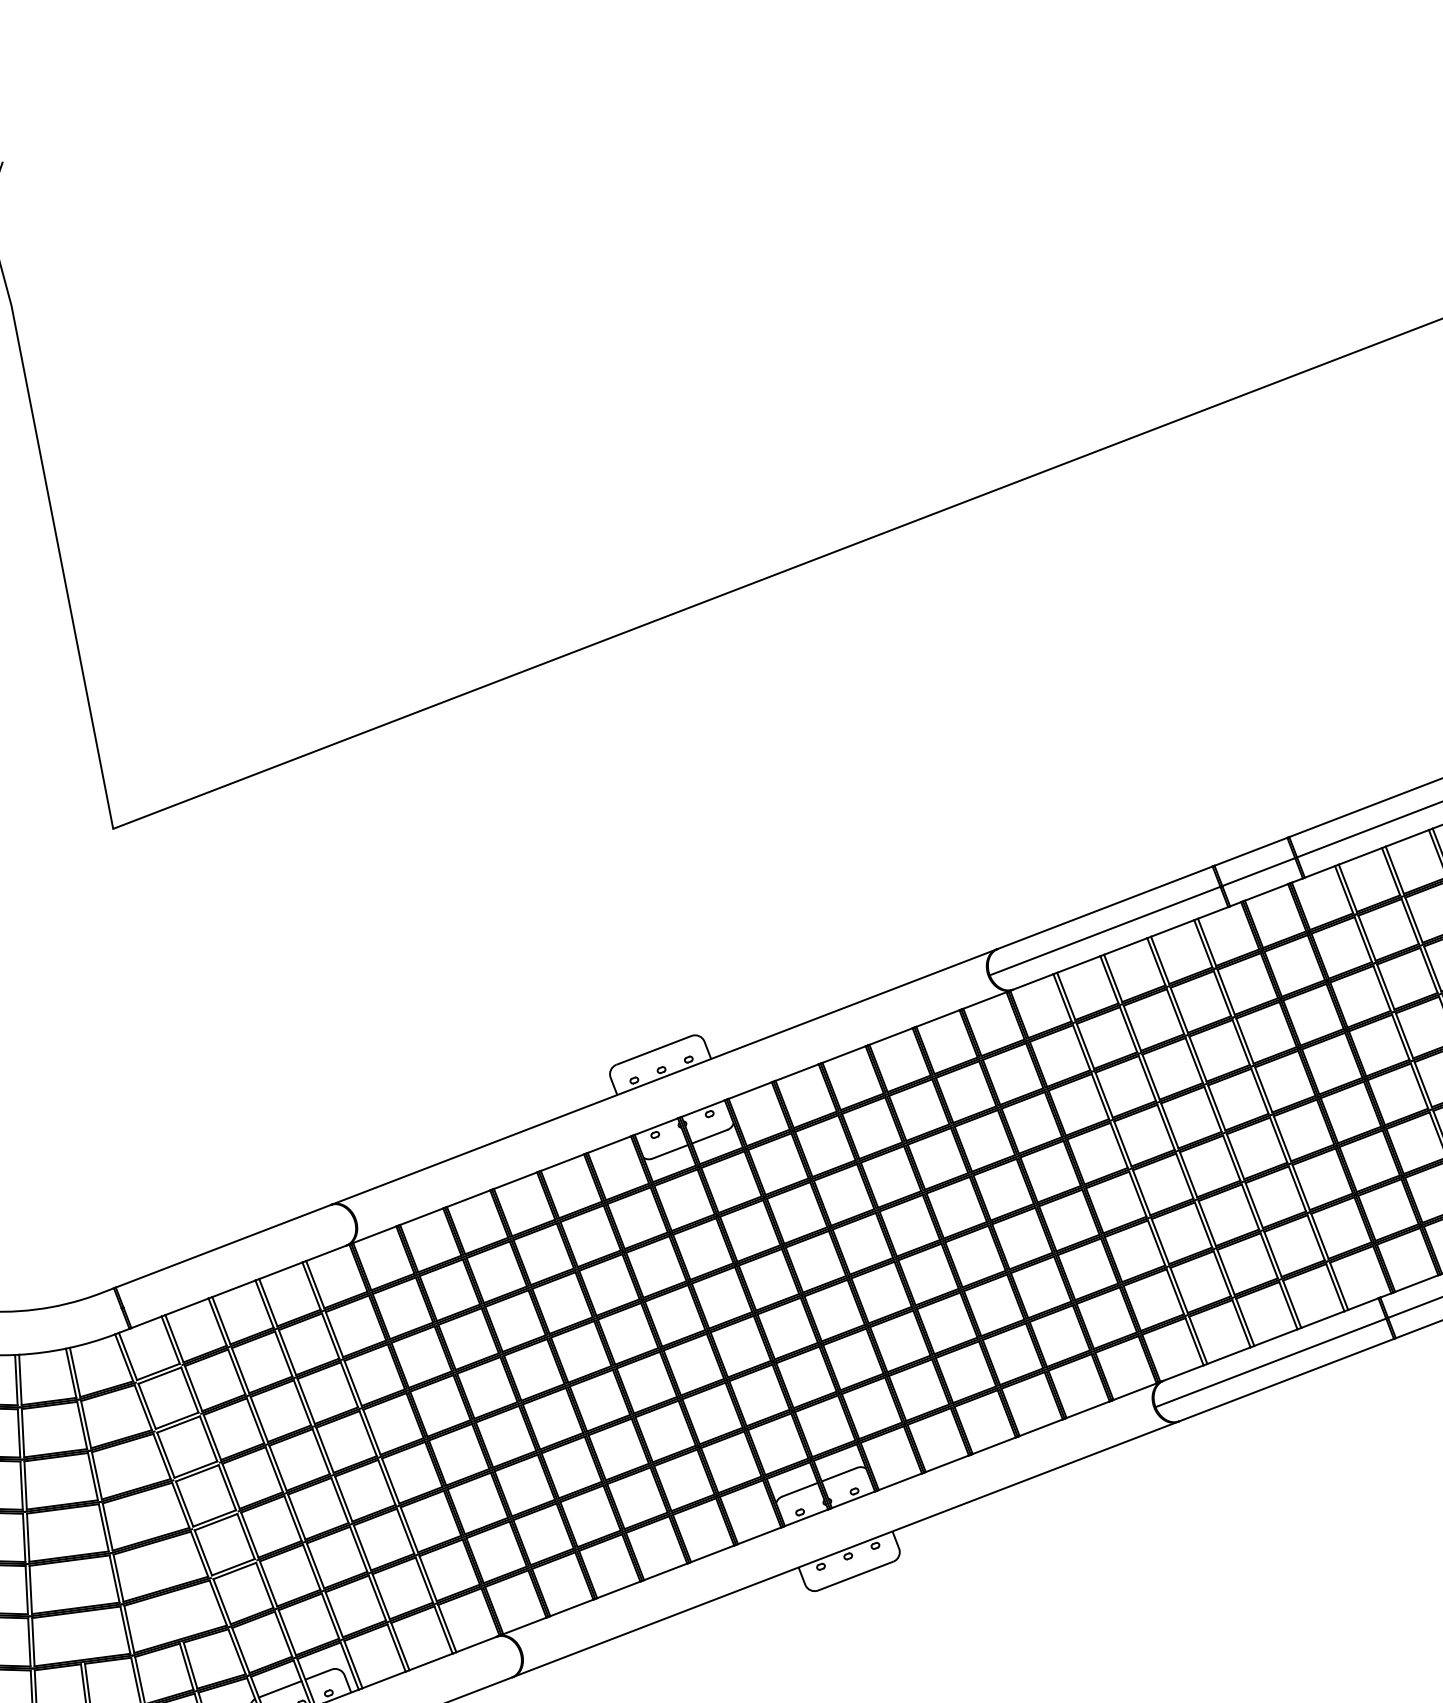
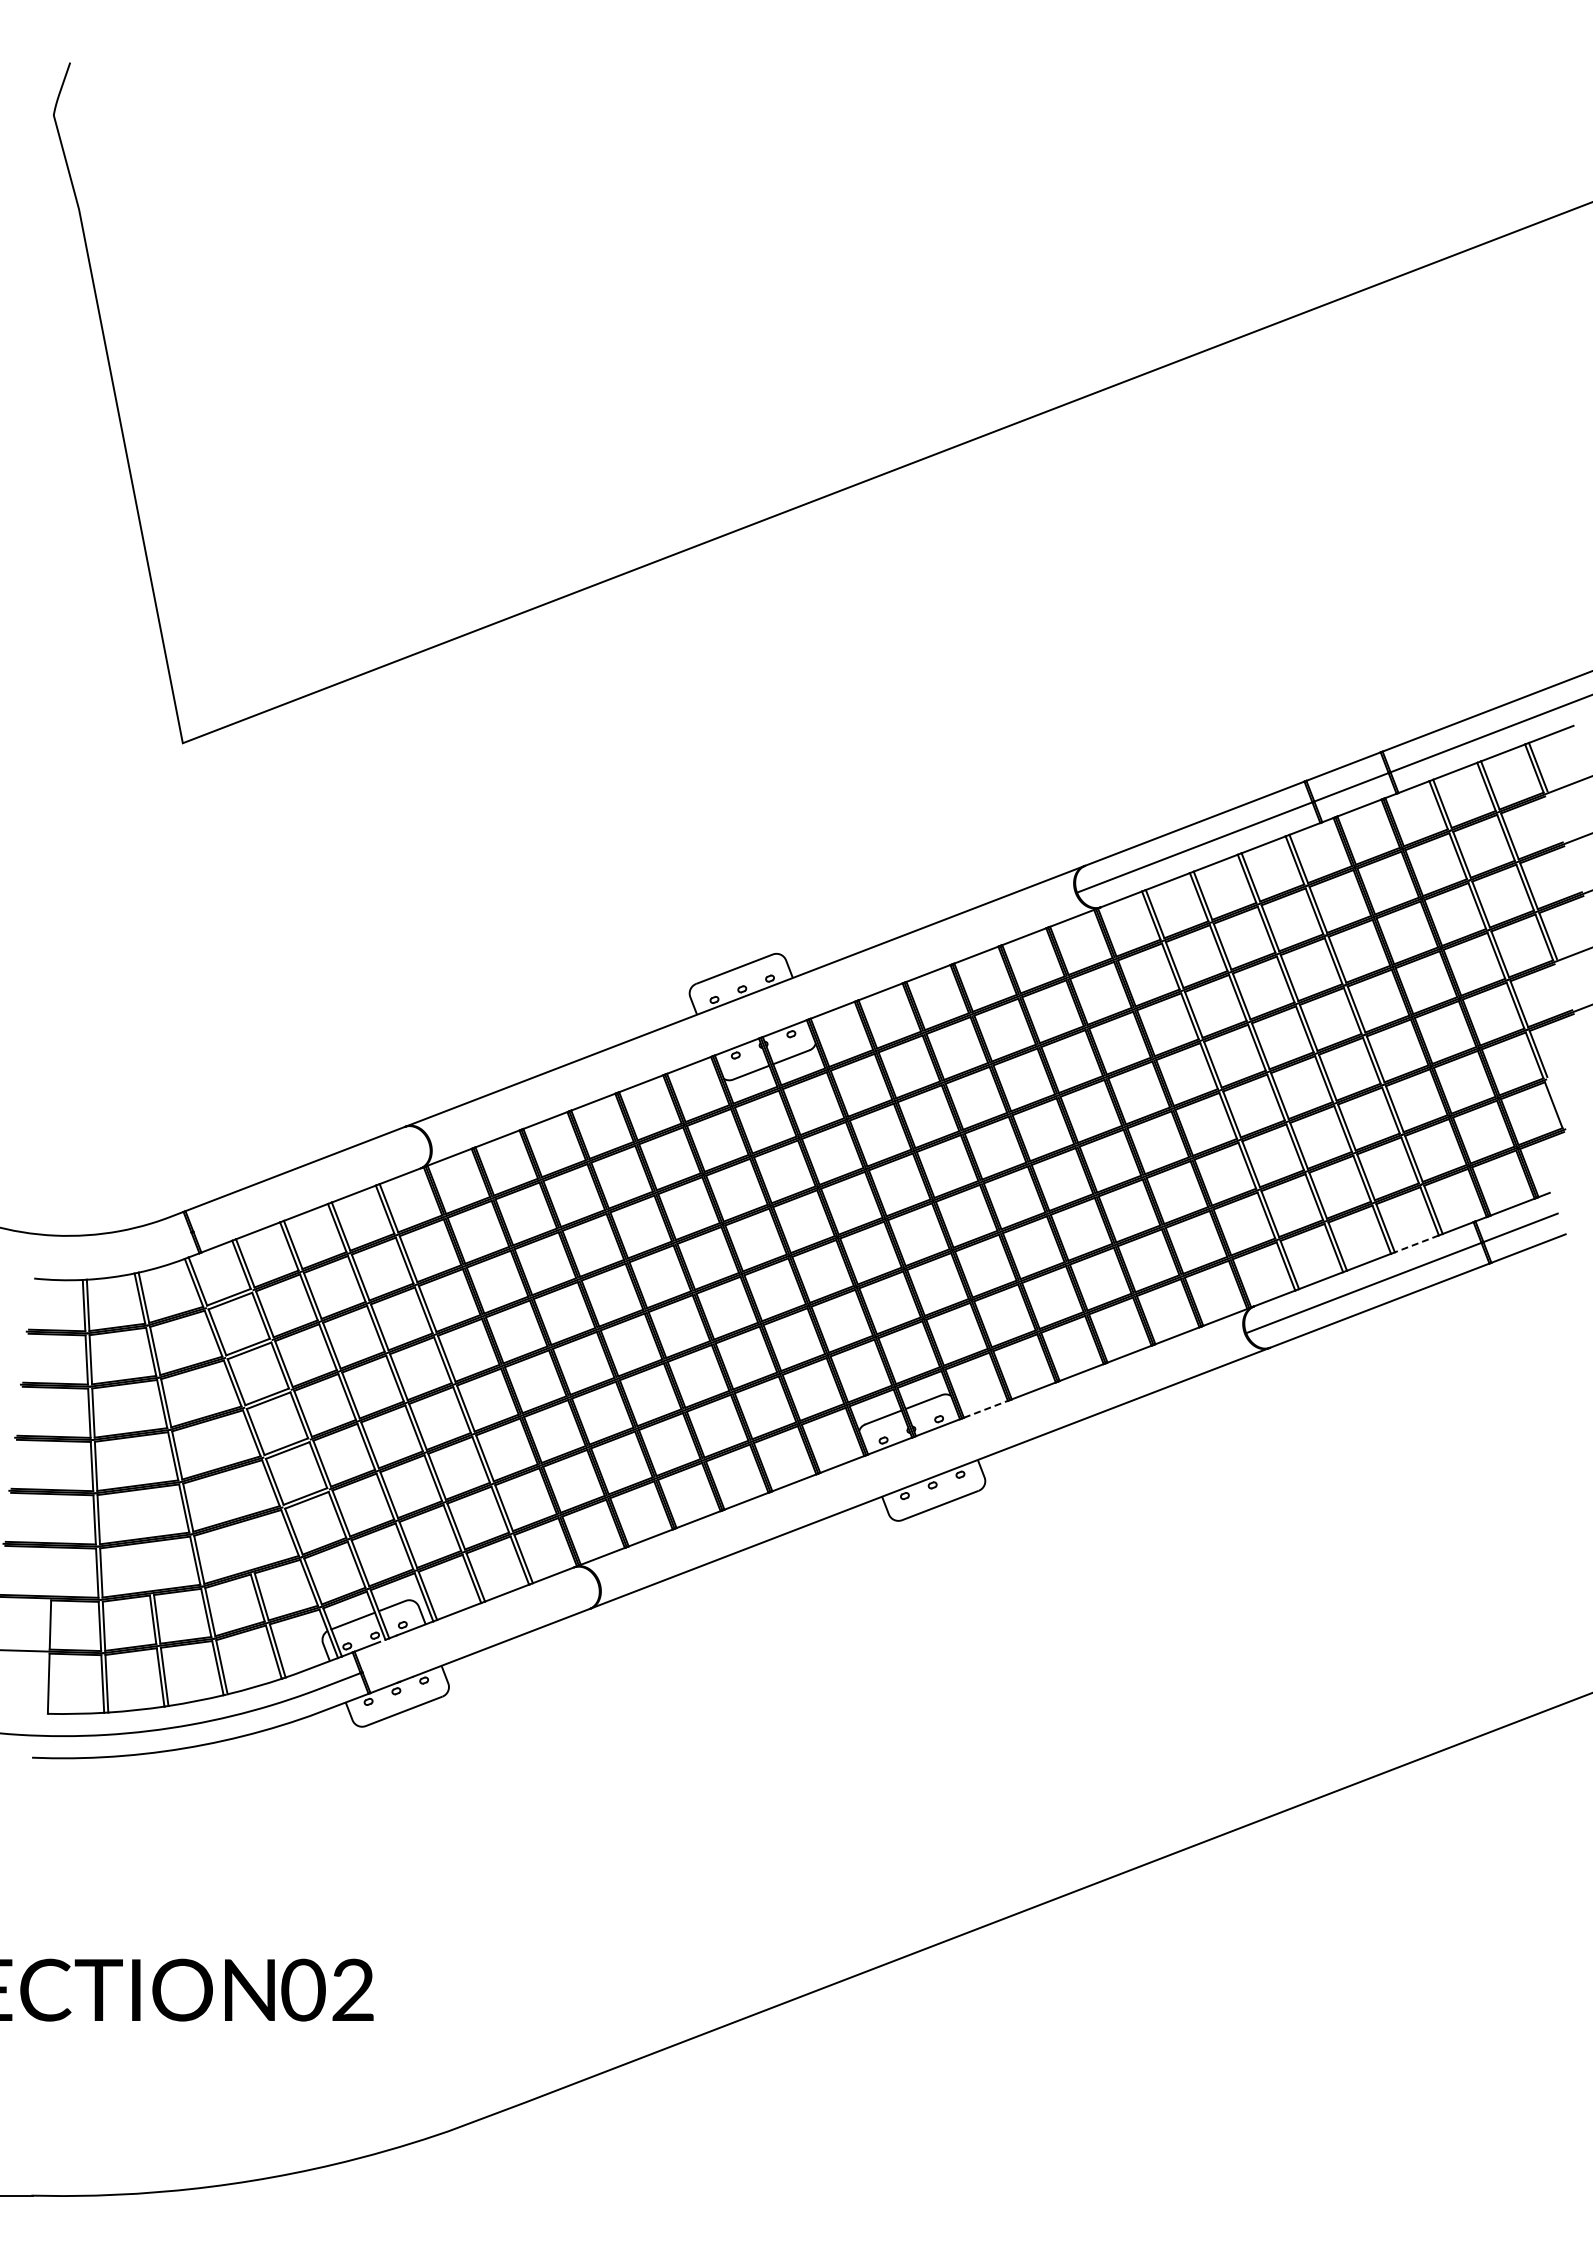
line: (1322, 1319) -> (1416, 1243), solid -> dashed
line: (899, 1481) -> (985, 1409), solid -> dashed

